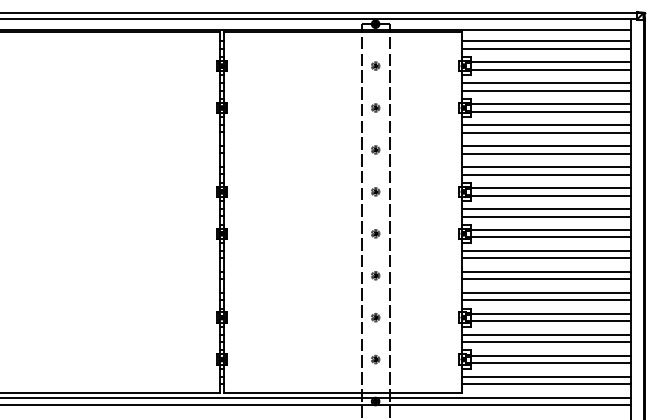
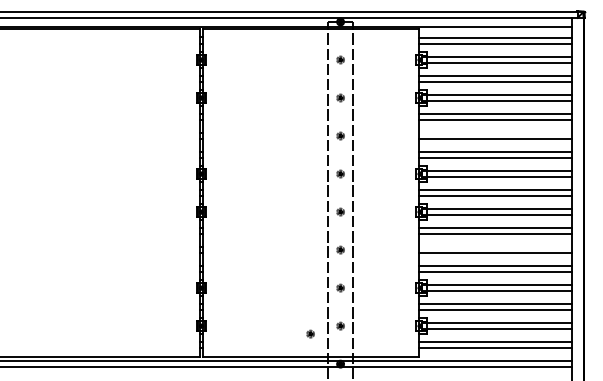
line: (546, 146) -> (495, 132), removed
line: (546, 271) -> (495, 246), removed
part: (342, 367) -> (310, 333), added

